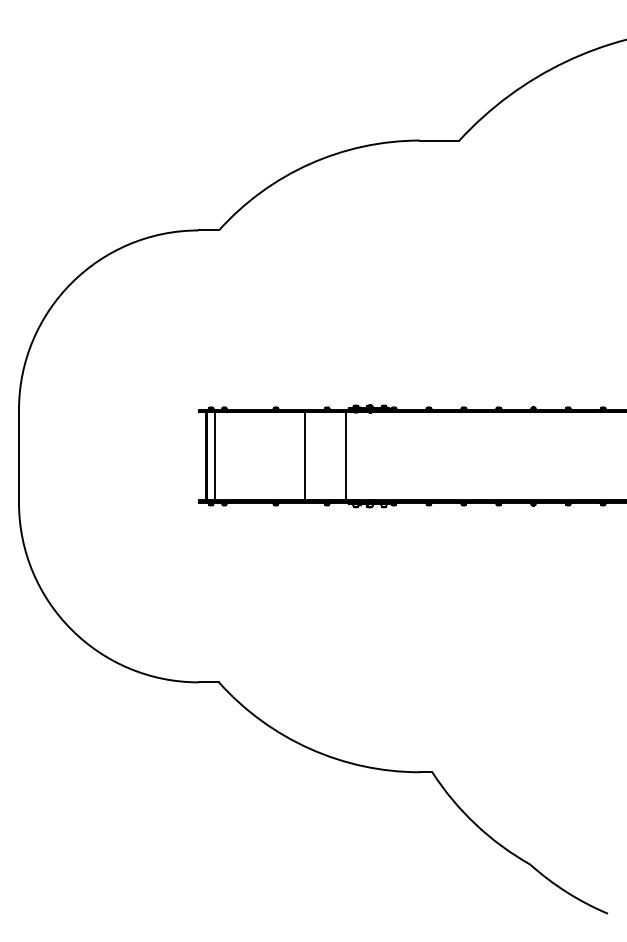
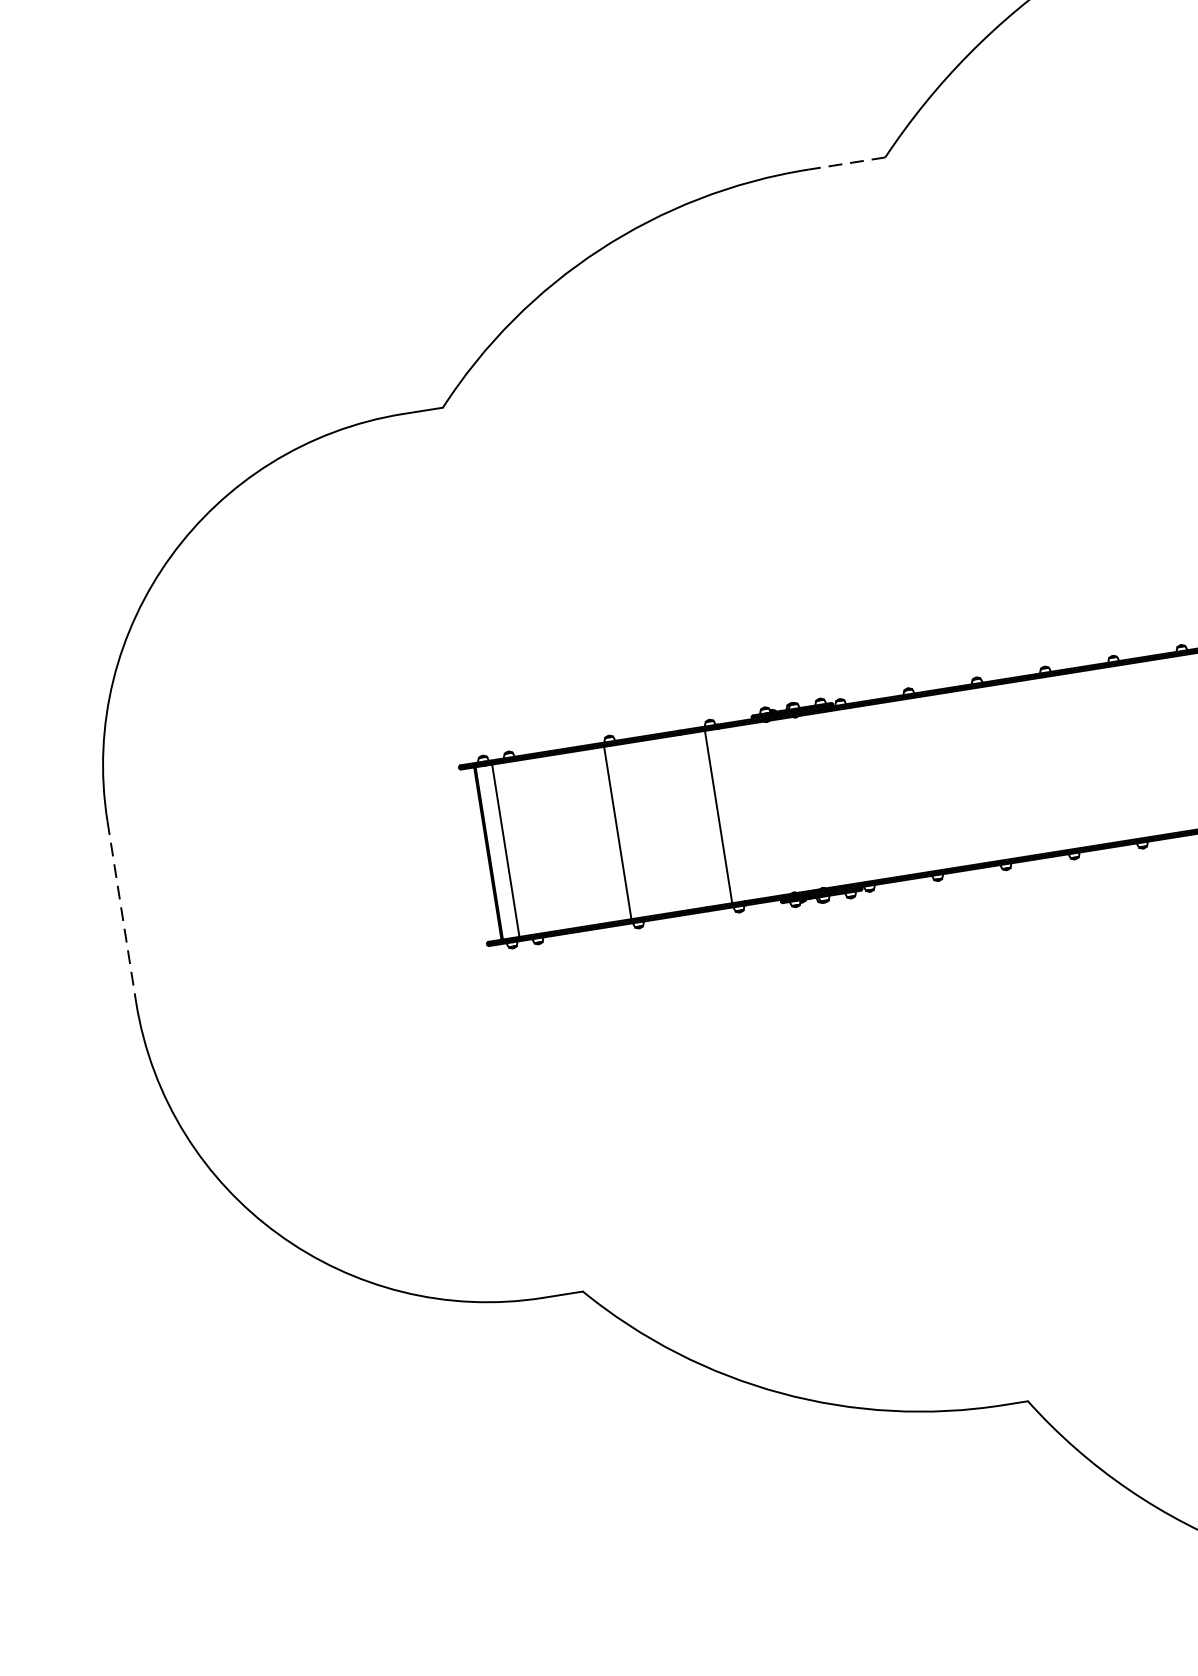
line: (439, 140) -> (846, 163), solid -> dashed
line: (18, 456) -> (120, 911), solid -> dashed
line: (304, 456) -> (617, 833), moved
line: (346, 456) -> (719, 817), moved

